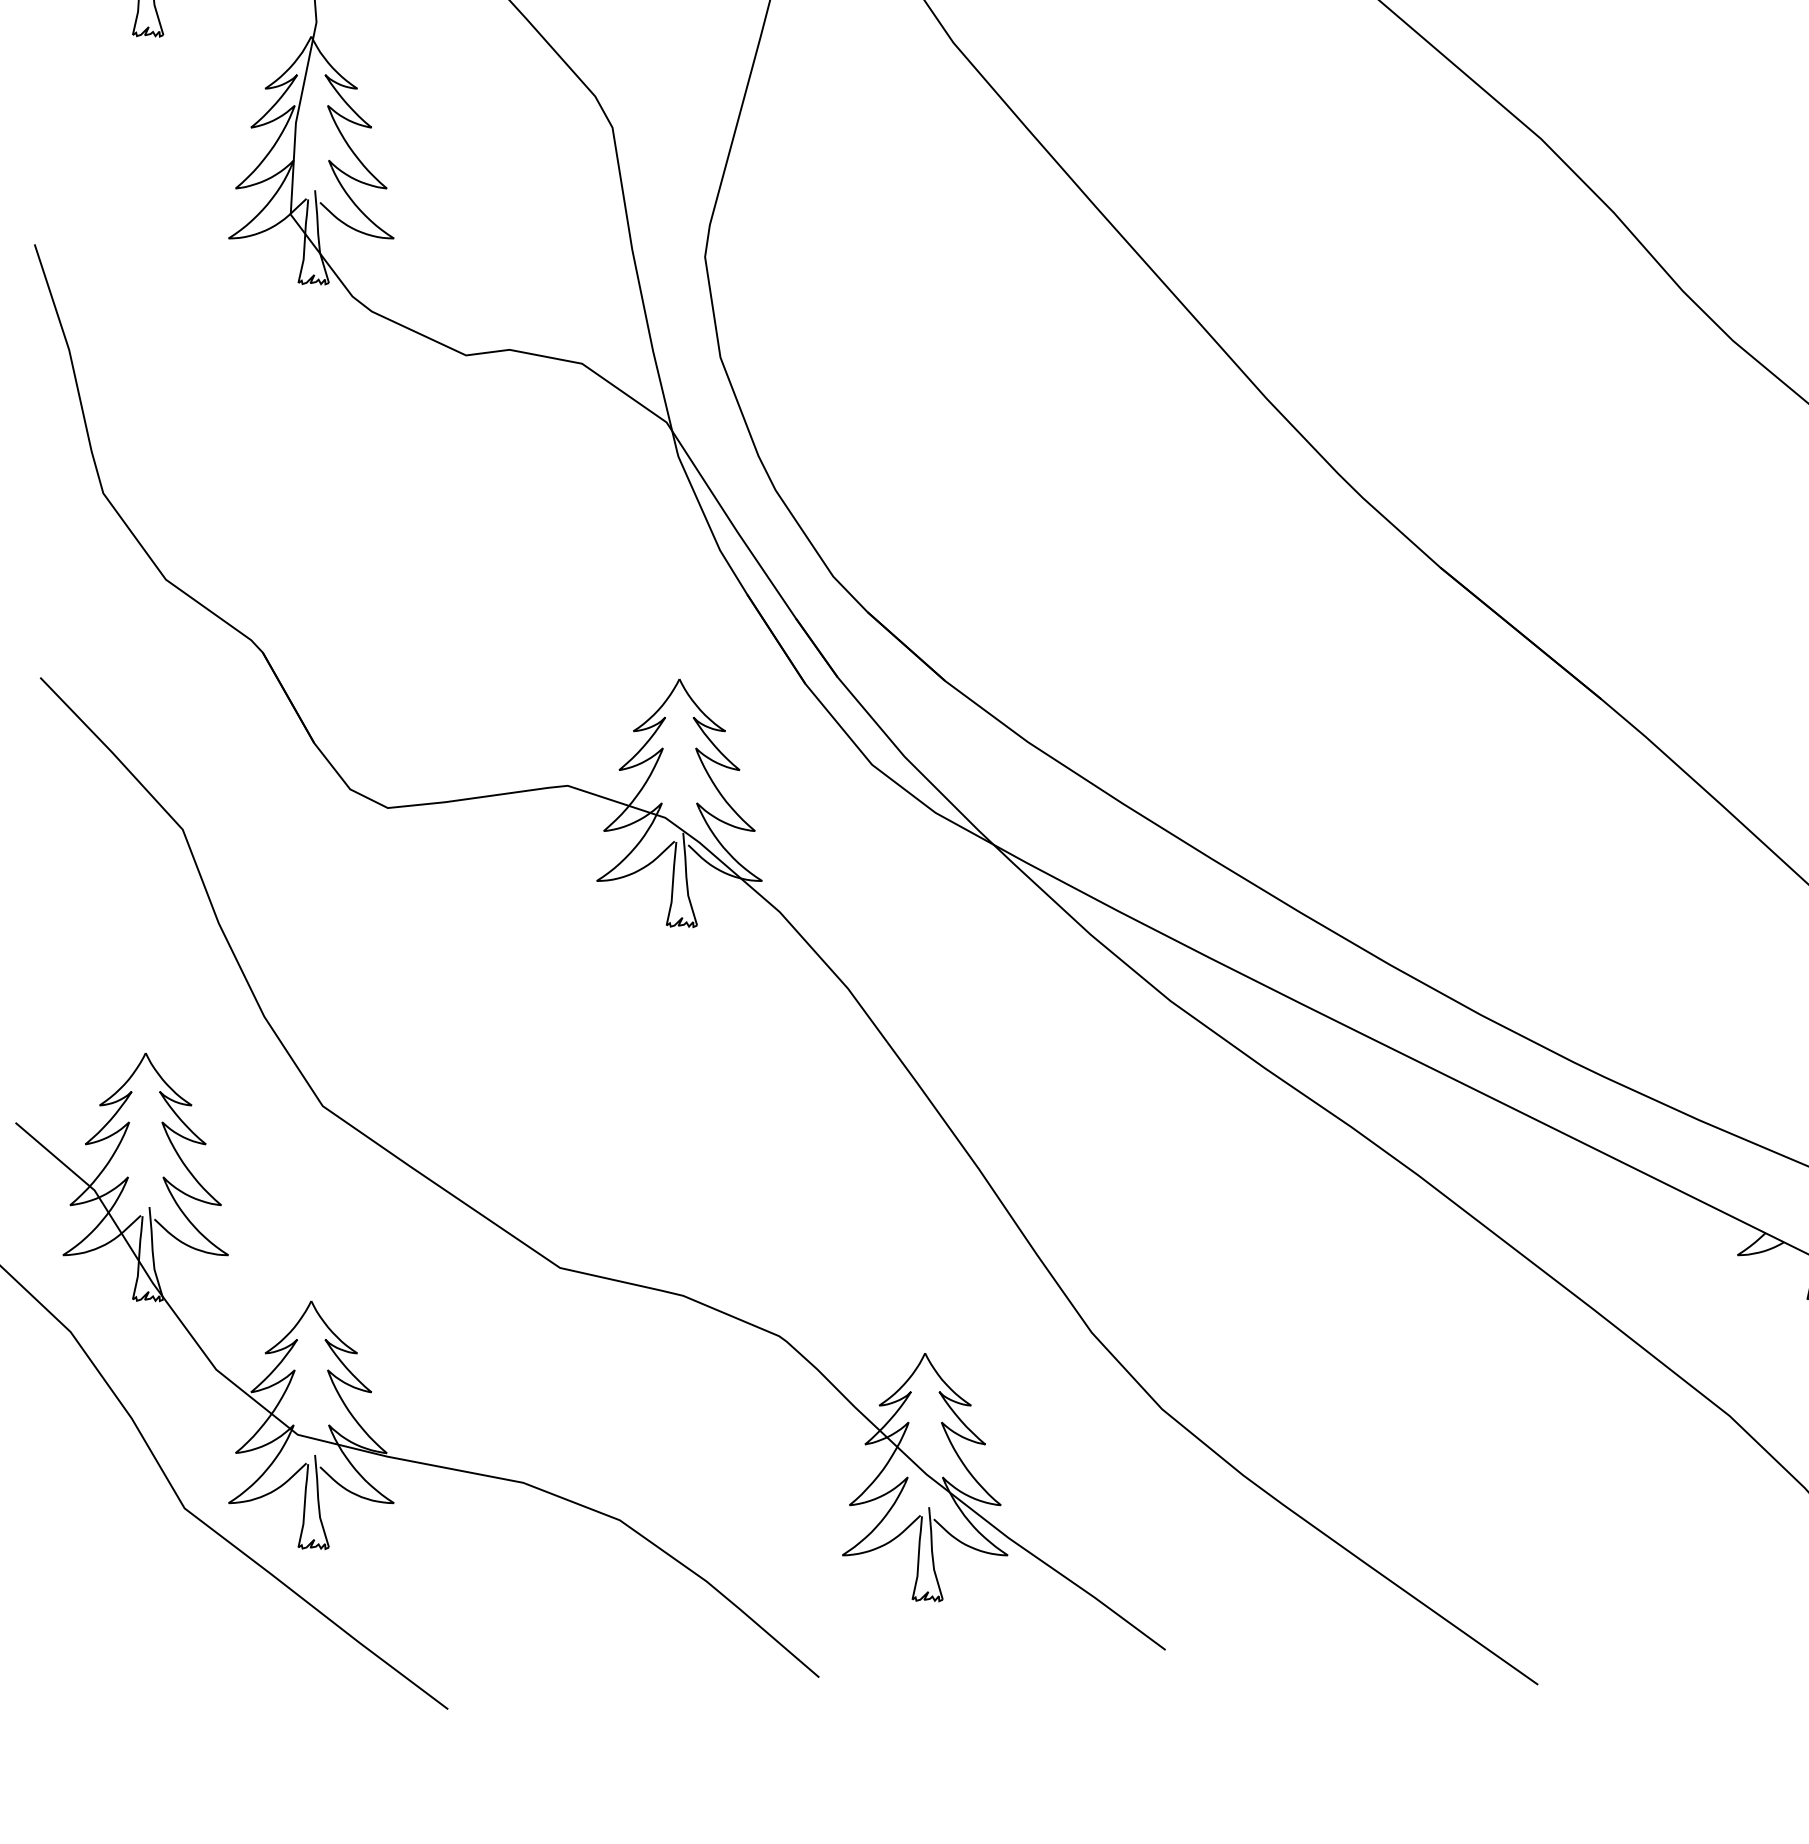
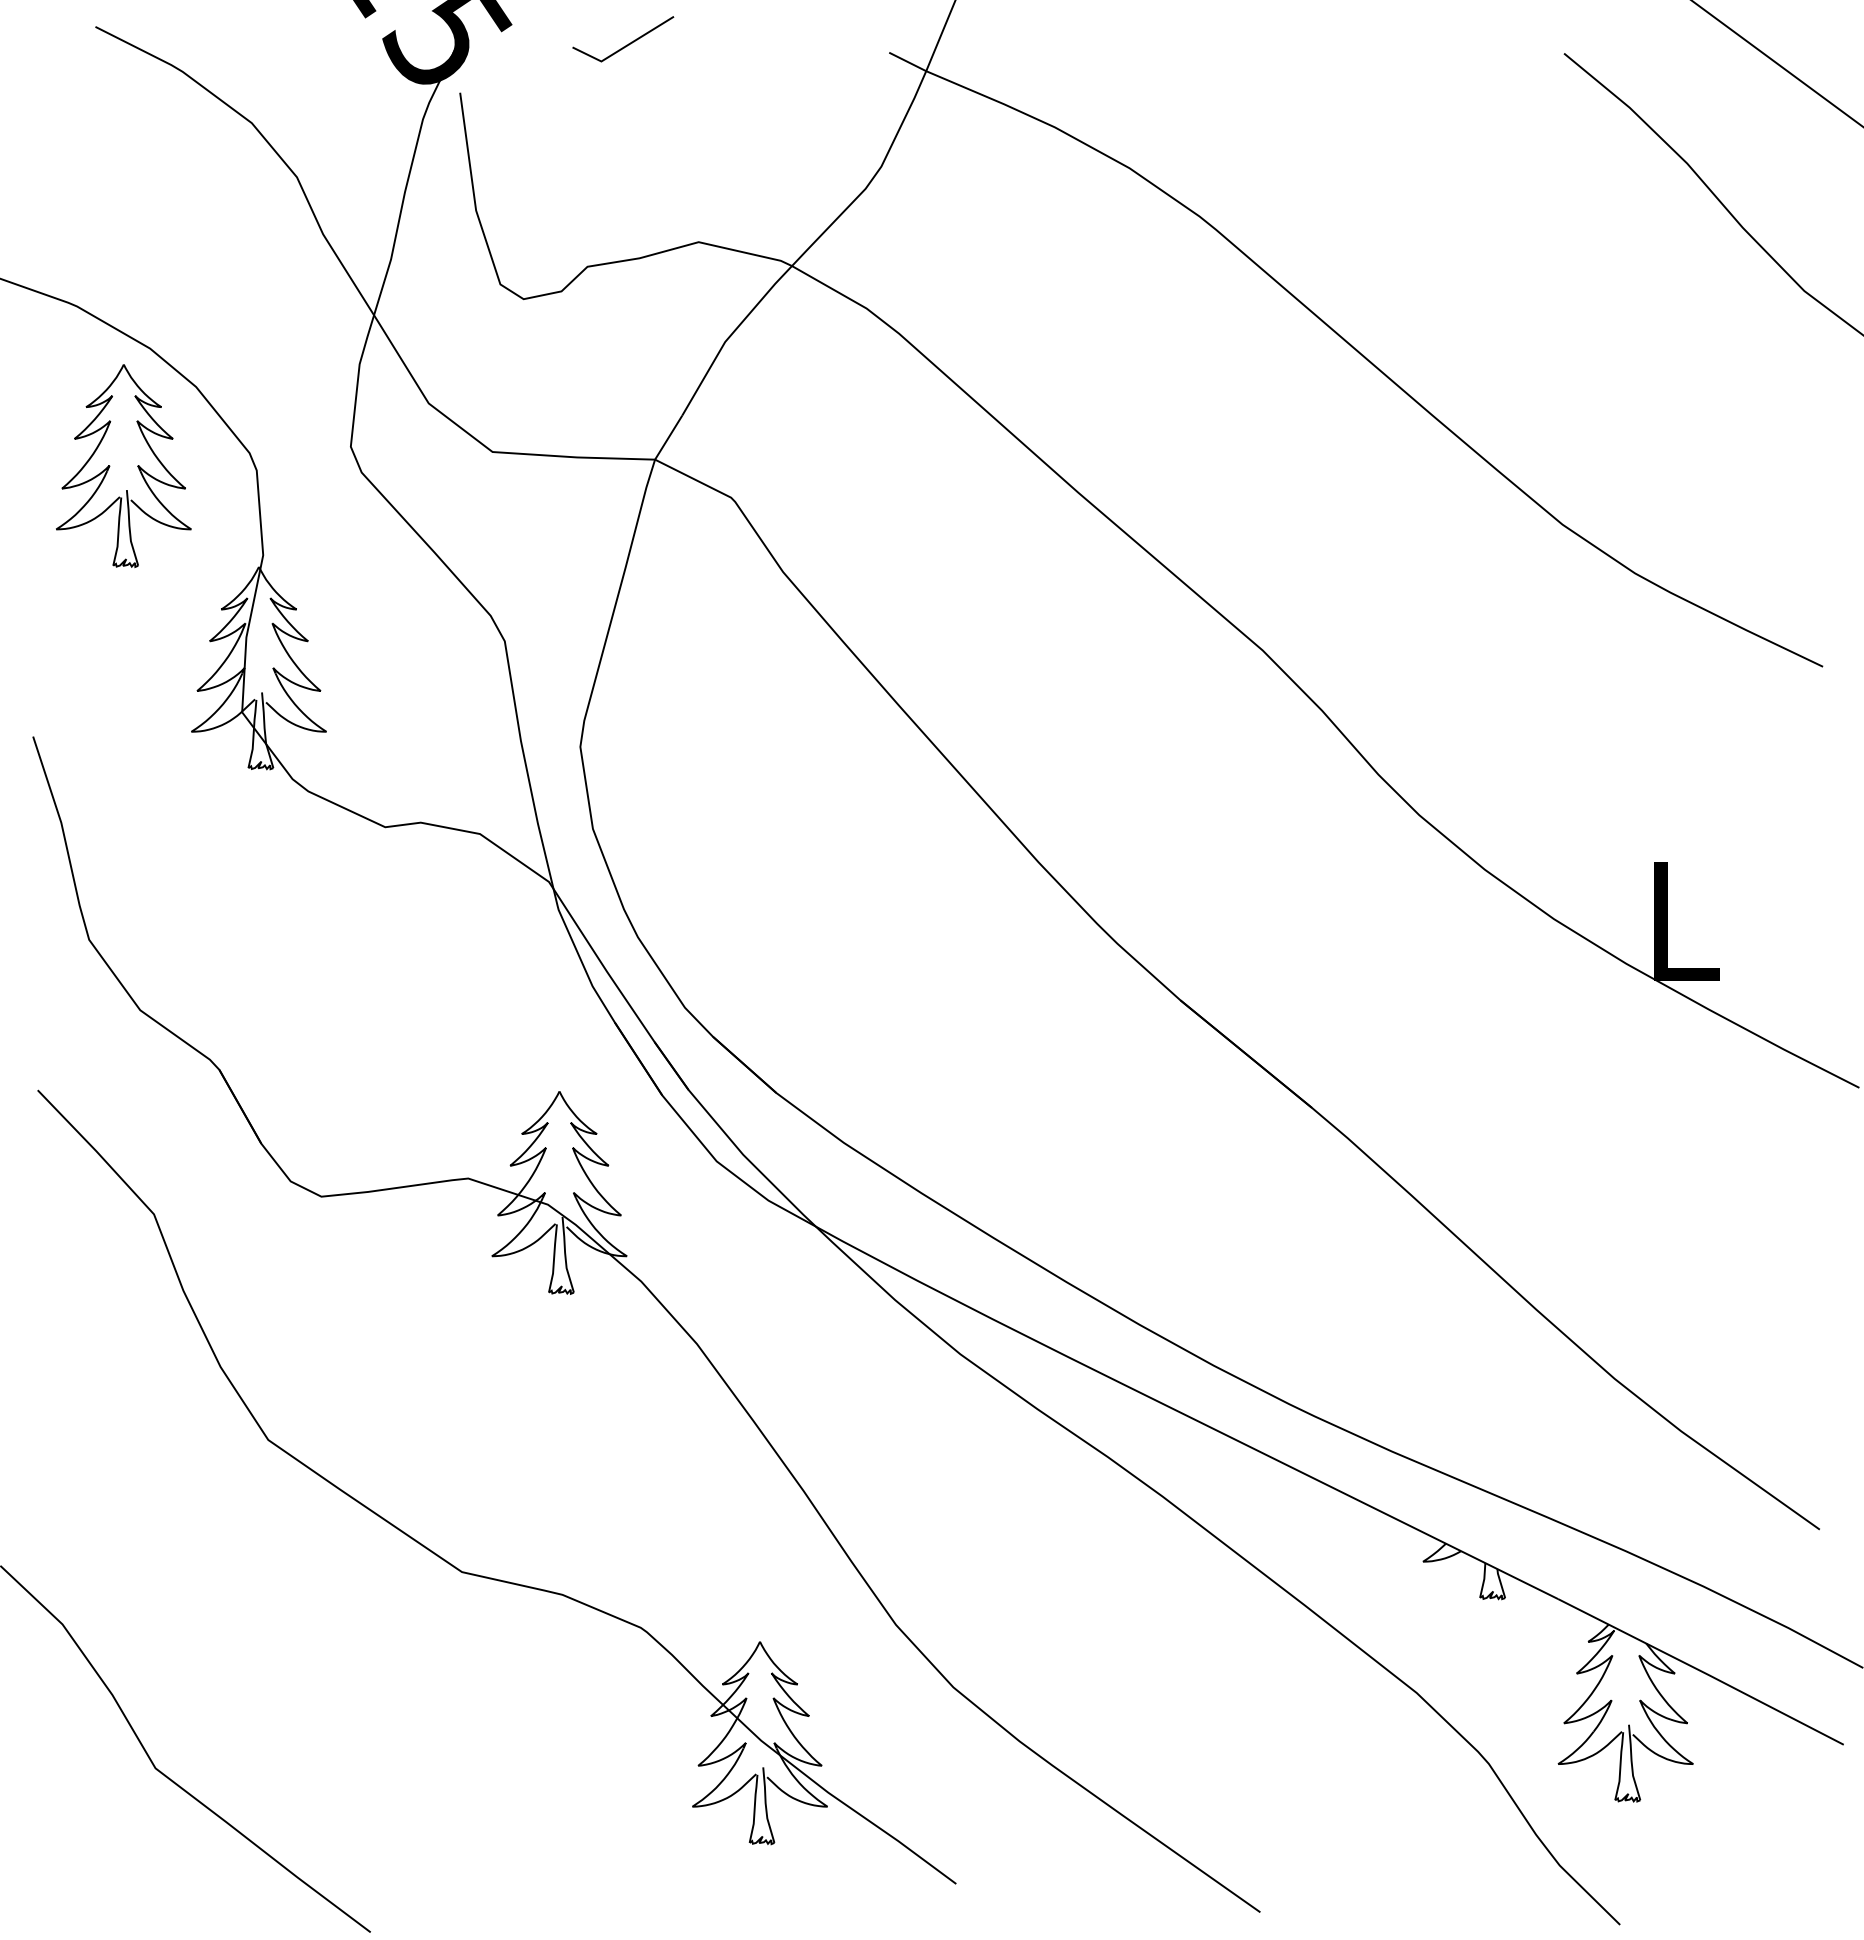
part: (372, 1390) -> (308, 1672), removed

